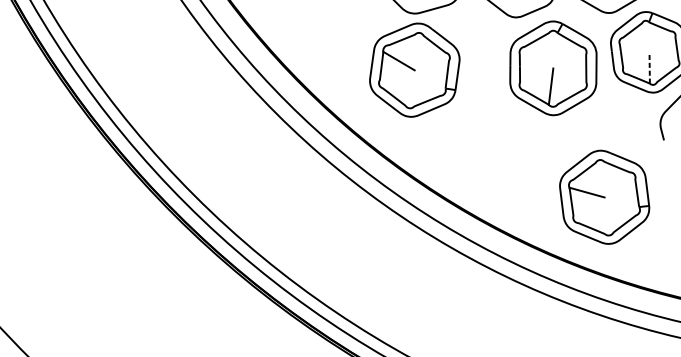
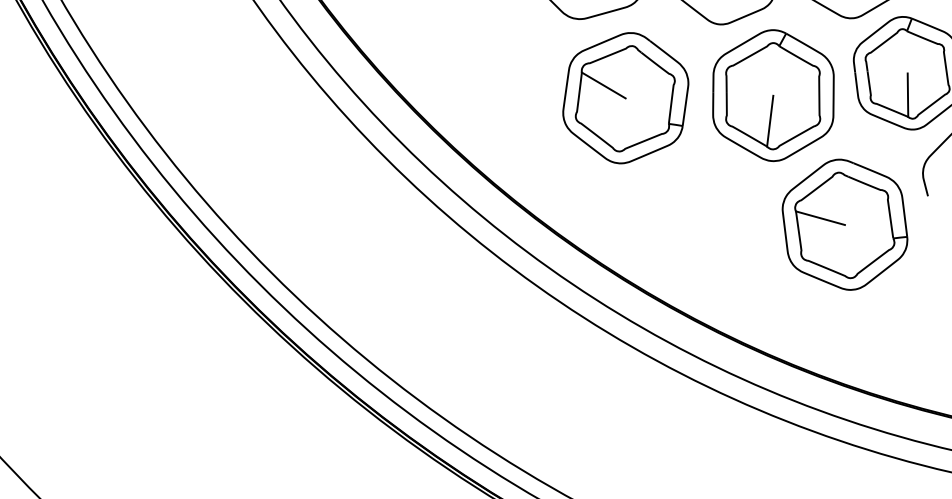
line: (649, 68) -> (907, 95), dashed -> solid
part: (414, 70) -> (625, 98), moved
part: (604, 197) -> (844, 224), moved

